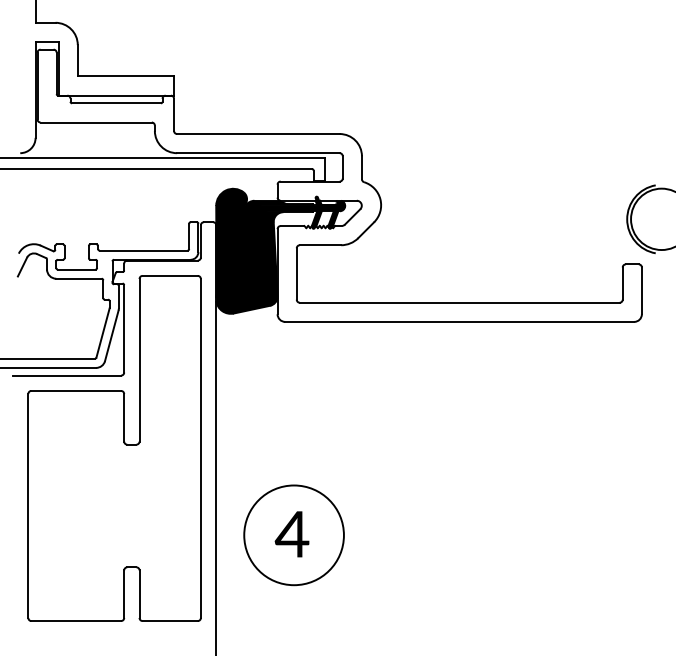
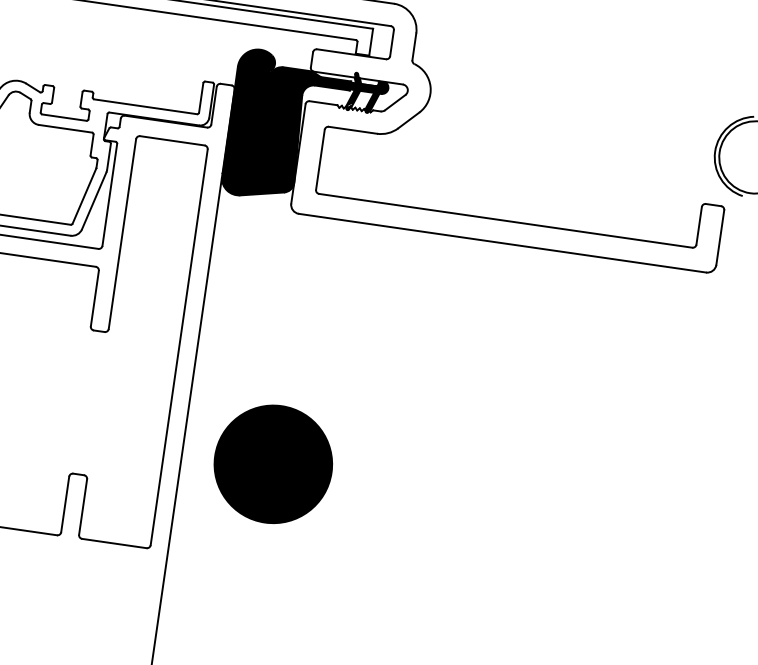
fill: (293, 535) -> (272, 464), added

